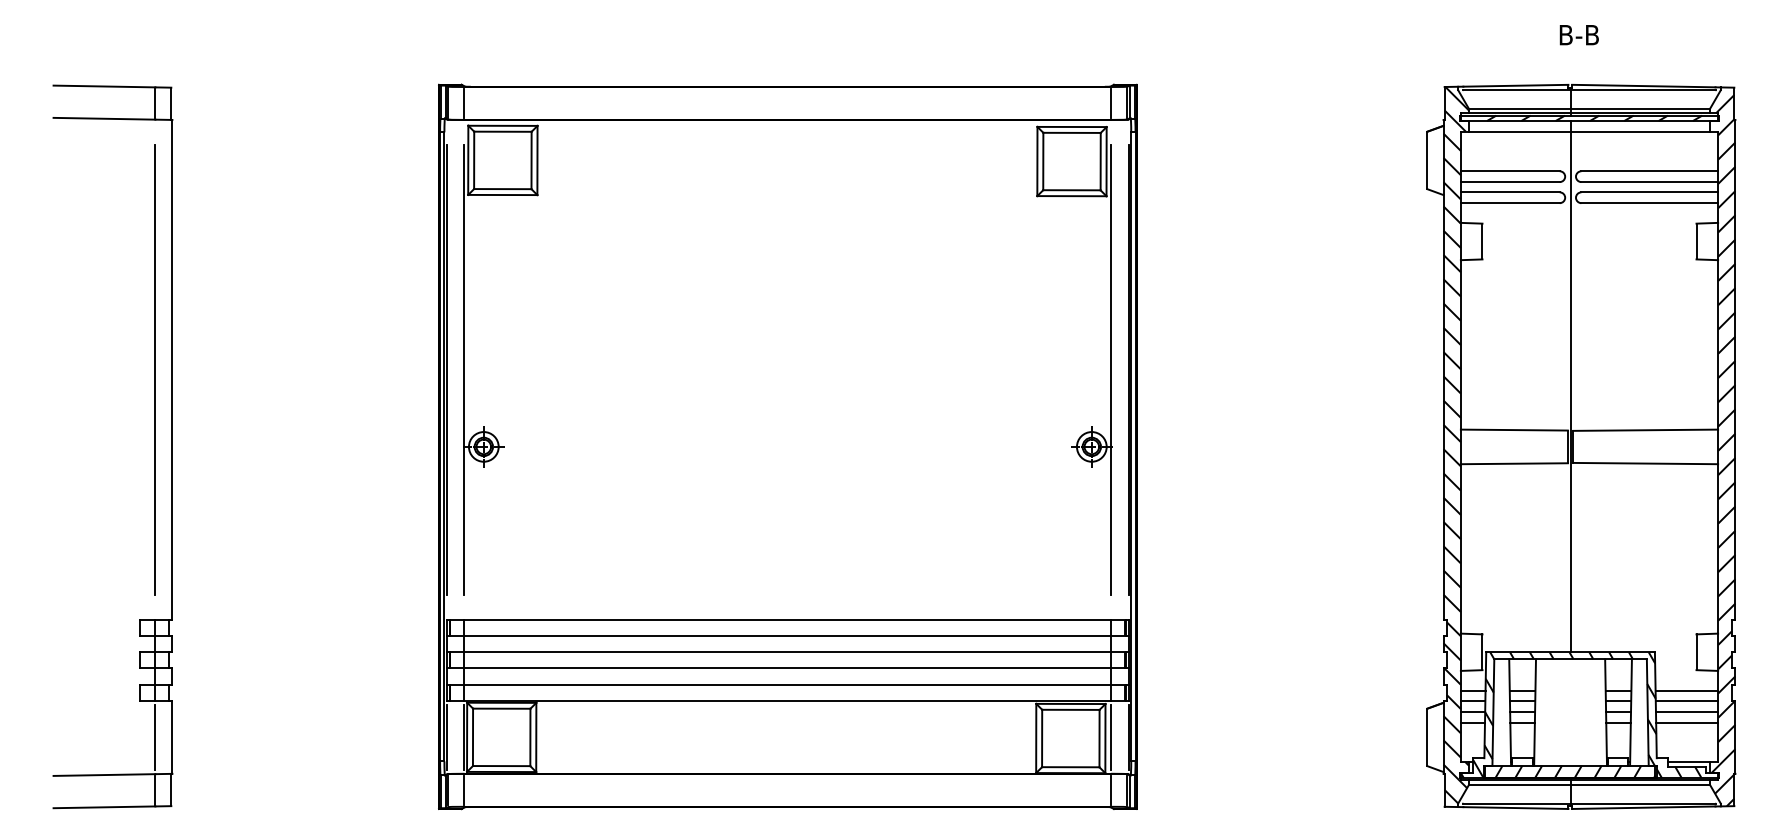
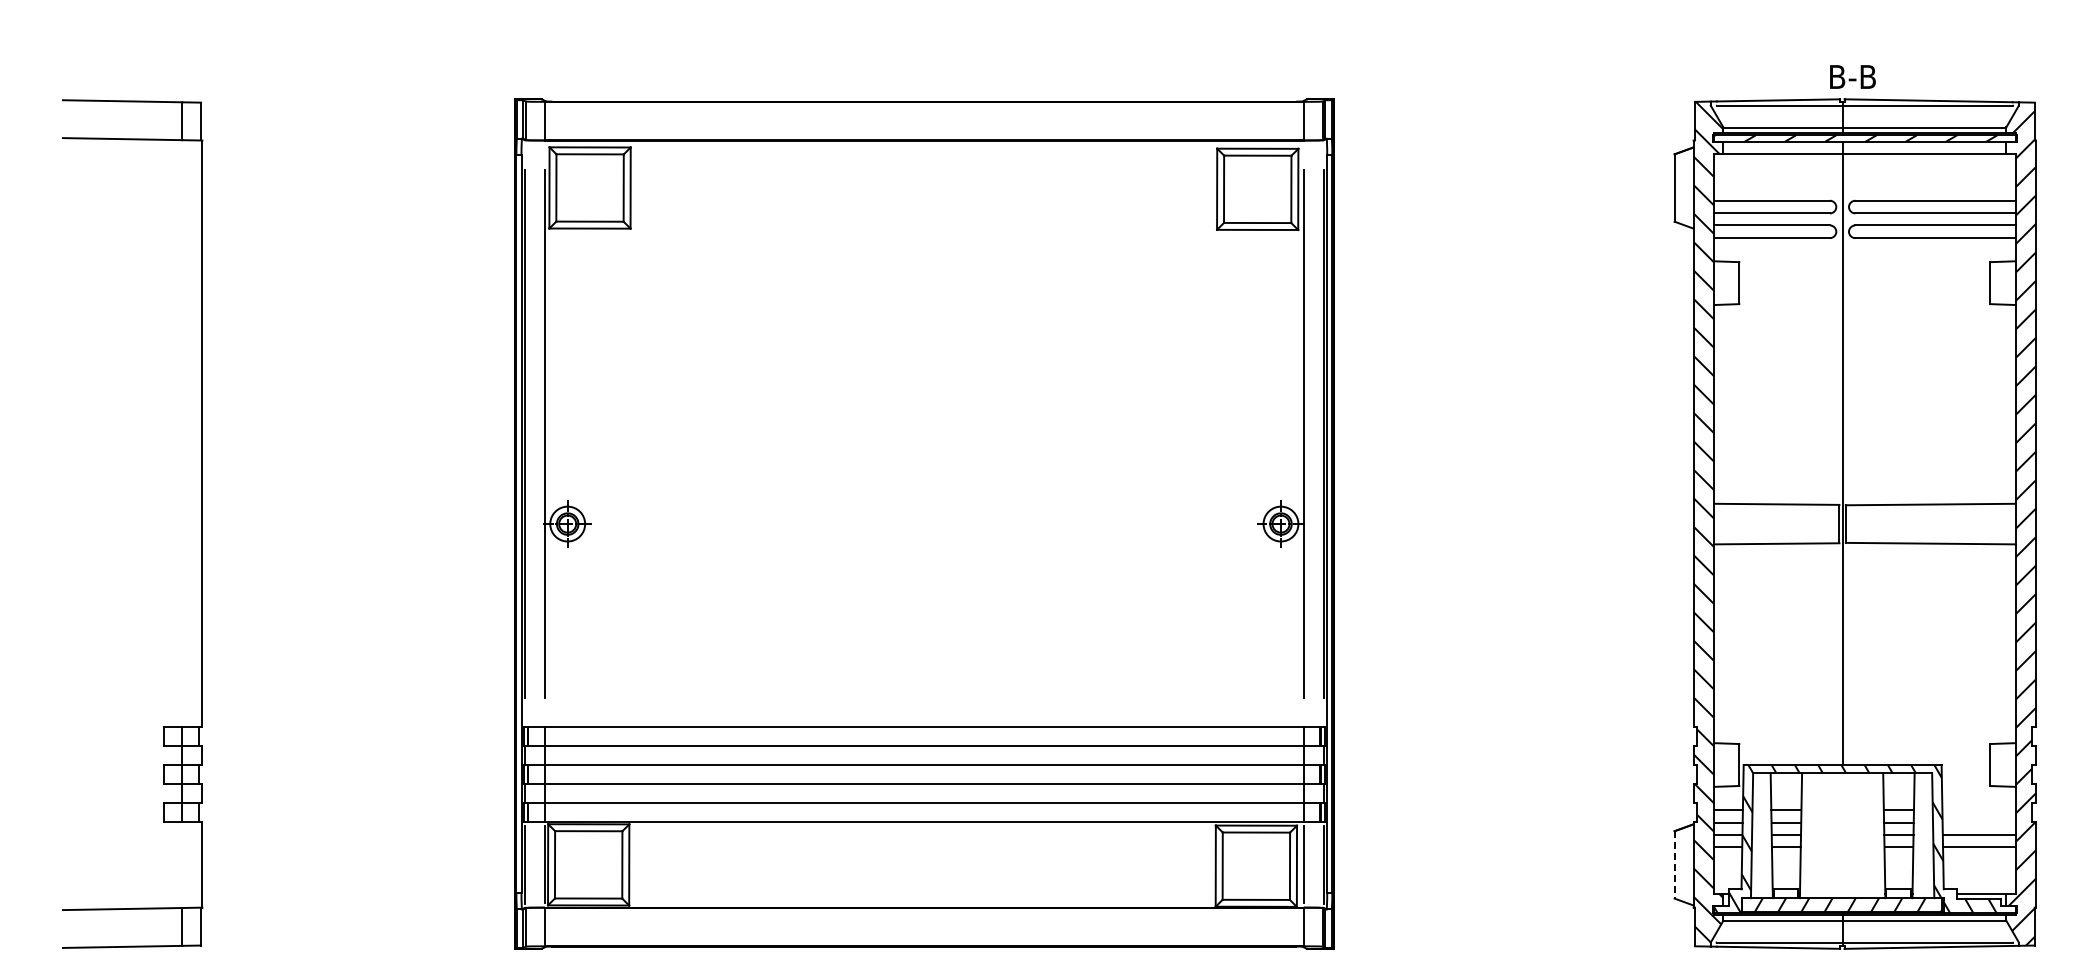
text: (1578, 34) -> (1852, 76), moved
line: (155, 369) -> (182, 433), removed
line: (1686, 691) -> (1978, 810), removed
line: (1686, 701) -> (1978, 822), removed
line: (155, 737) -> (182, 864), removed
line: (1427, 737) -> (1674, 864), solid -> dashed

